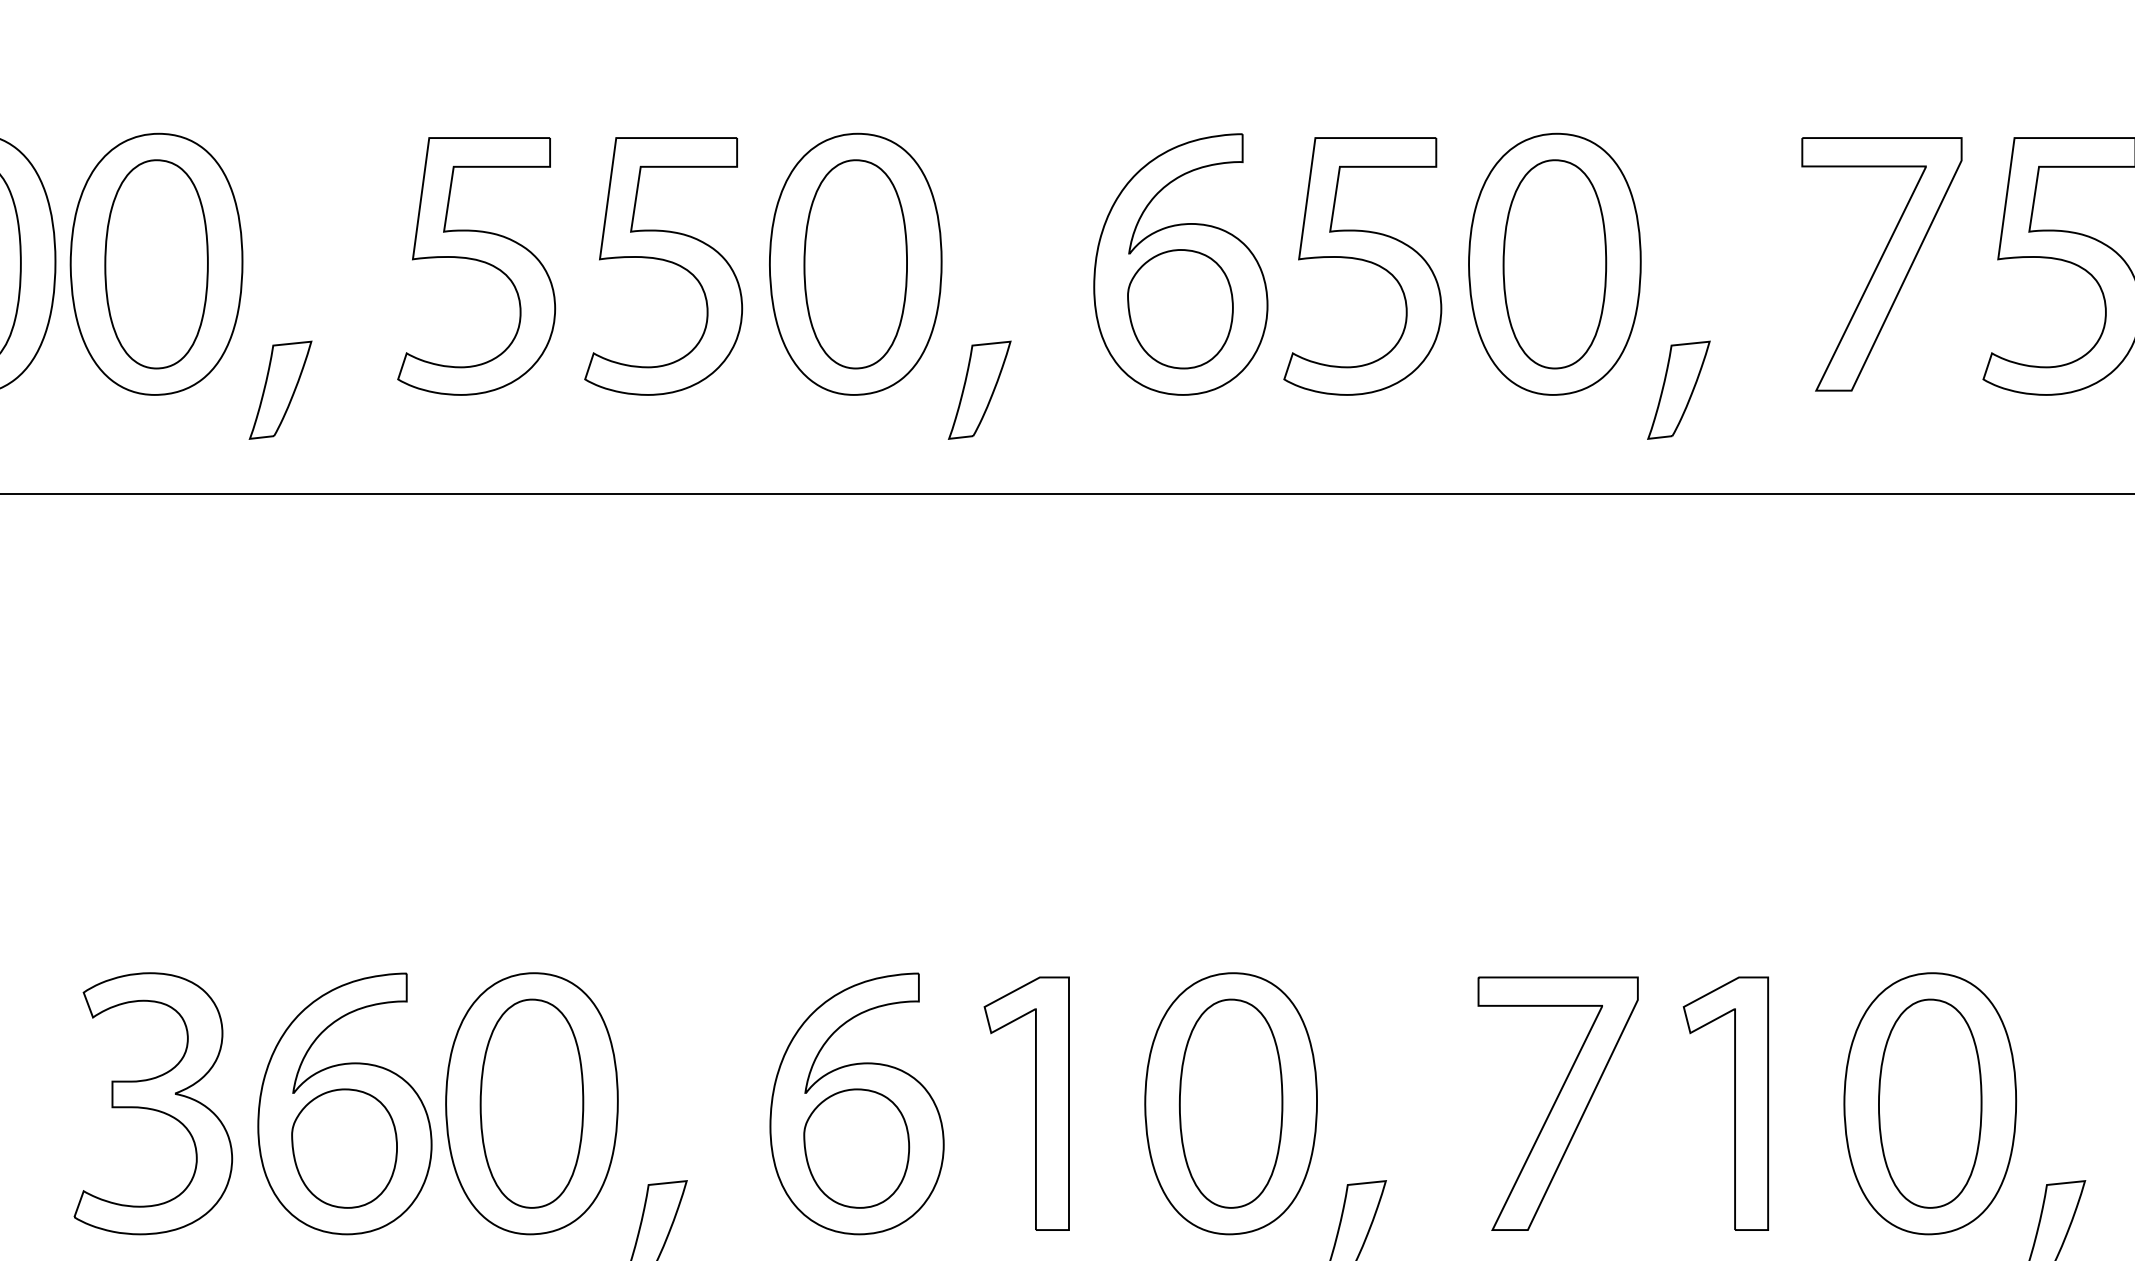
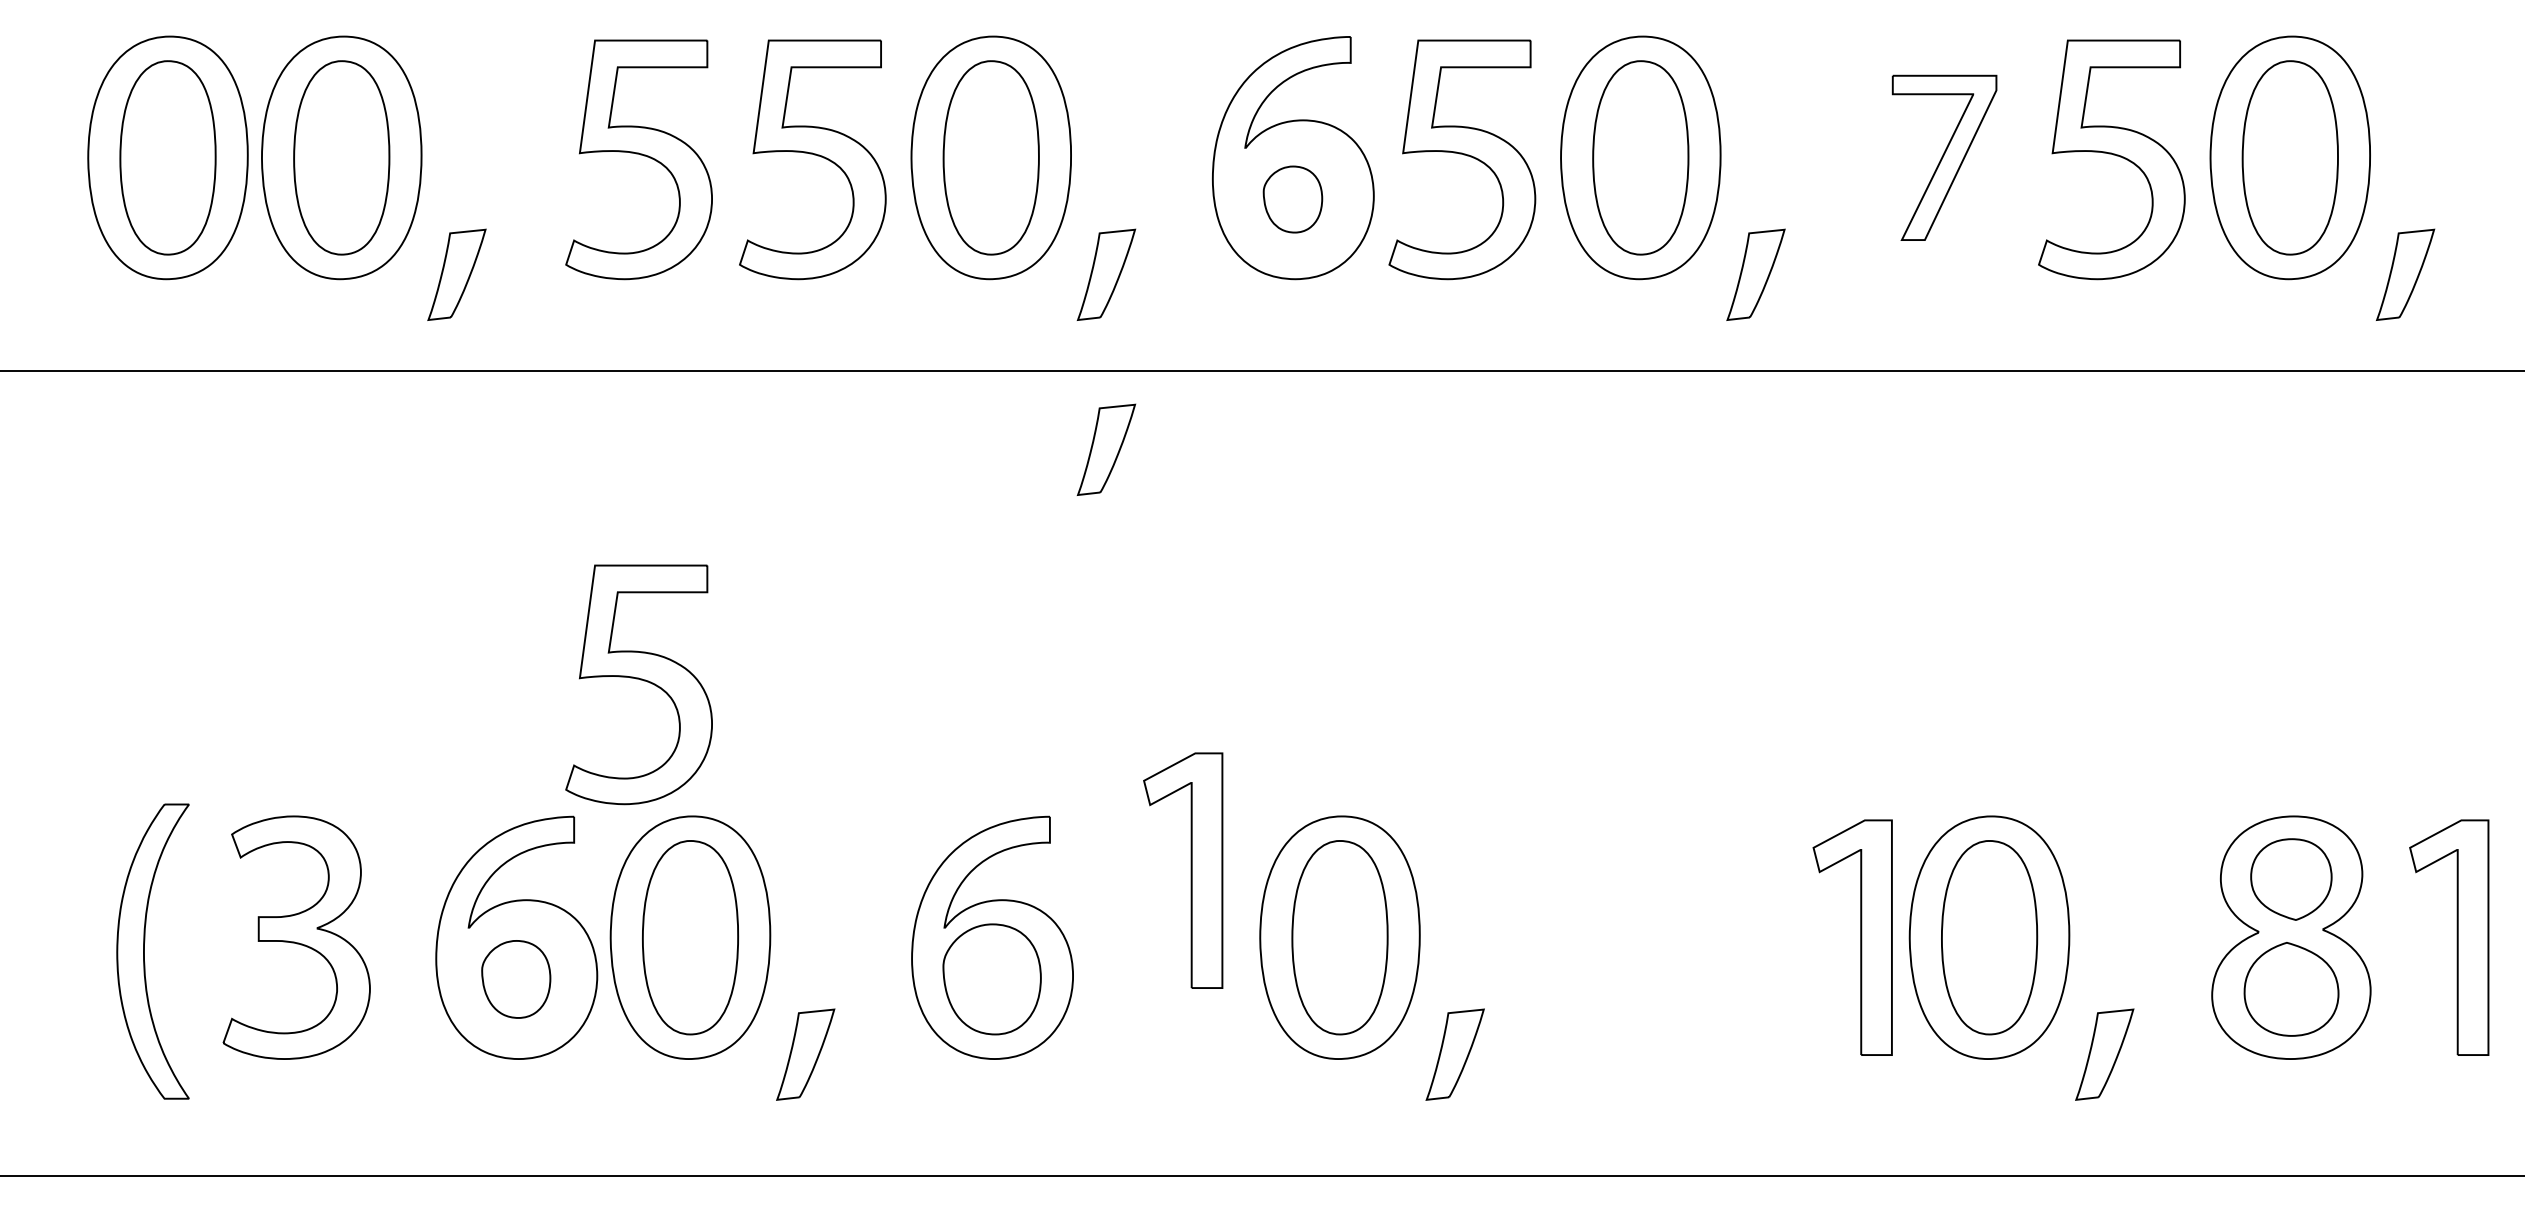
part: (1881, 263) -> (1944, 157), size x0.7
part: (1179, 309) -> (1292, 199), size x0.6
part: (979, 578) -> (1106, 449), added
part: (476, 831) -> (638, 684), added
part: (153, 1103) -> (296, 937), moved
part: (1034, 1103) -> (1190, 870), moved
part: (1557, 1103) -> (1643, 937), removed
part: (1734, 1103) -> (1860, 937), moved
part: (343, 1148) -> (515, 979), size x0.7

